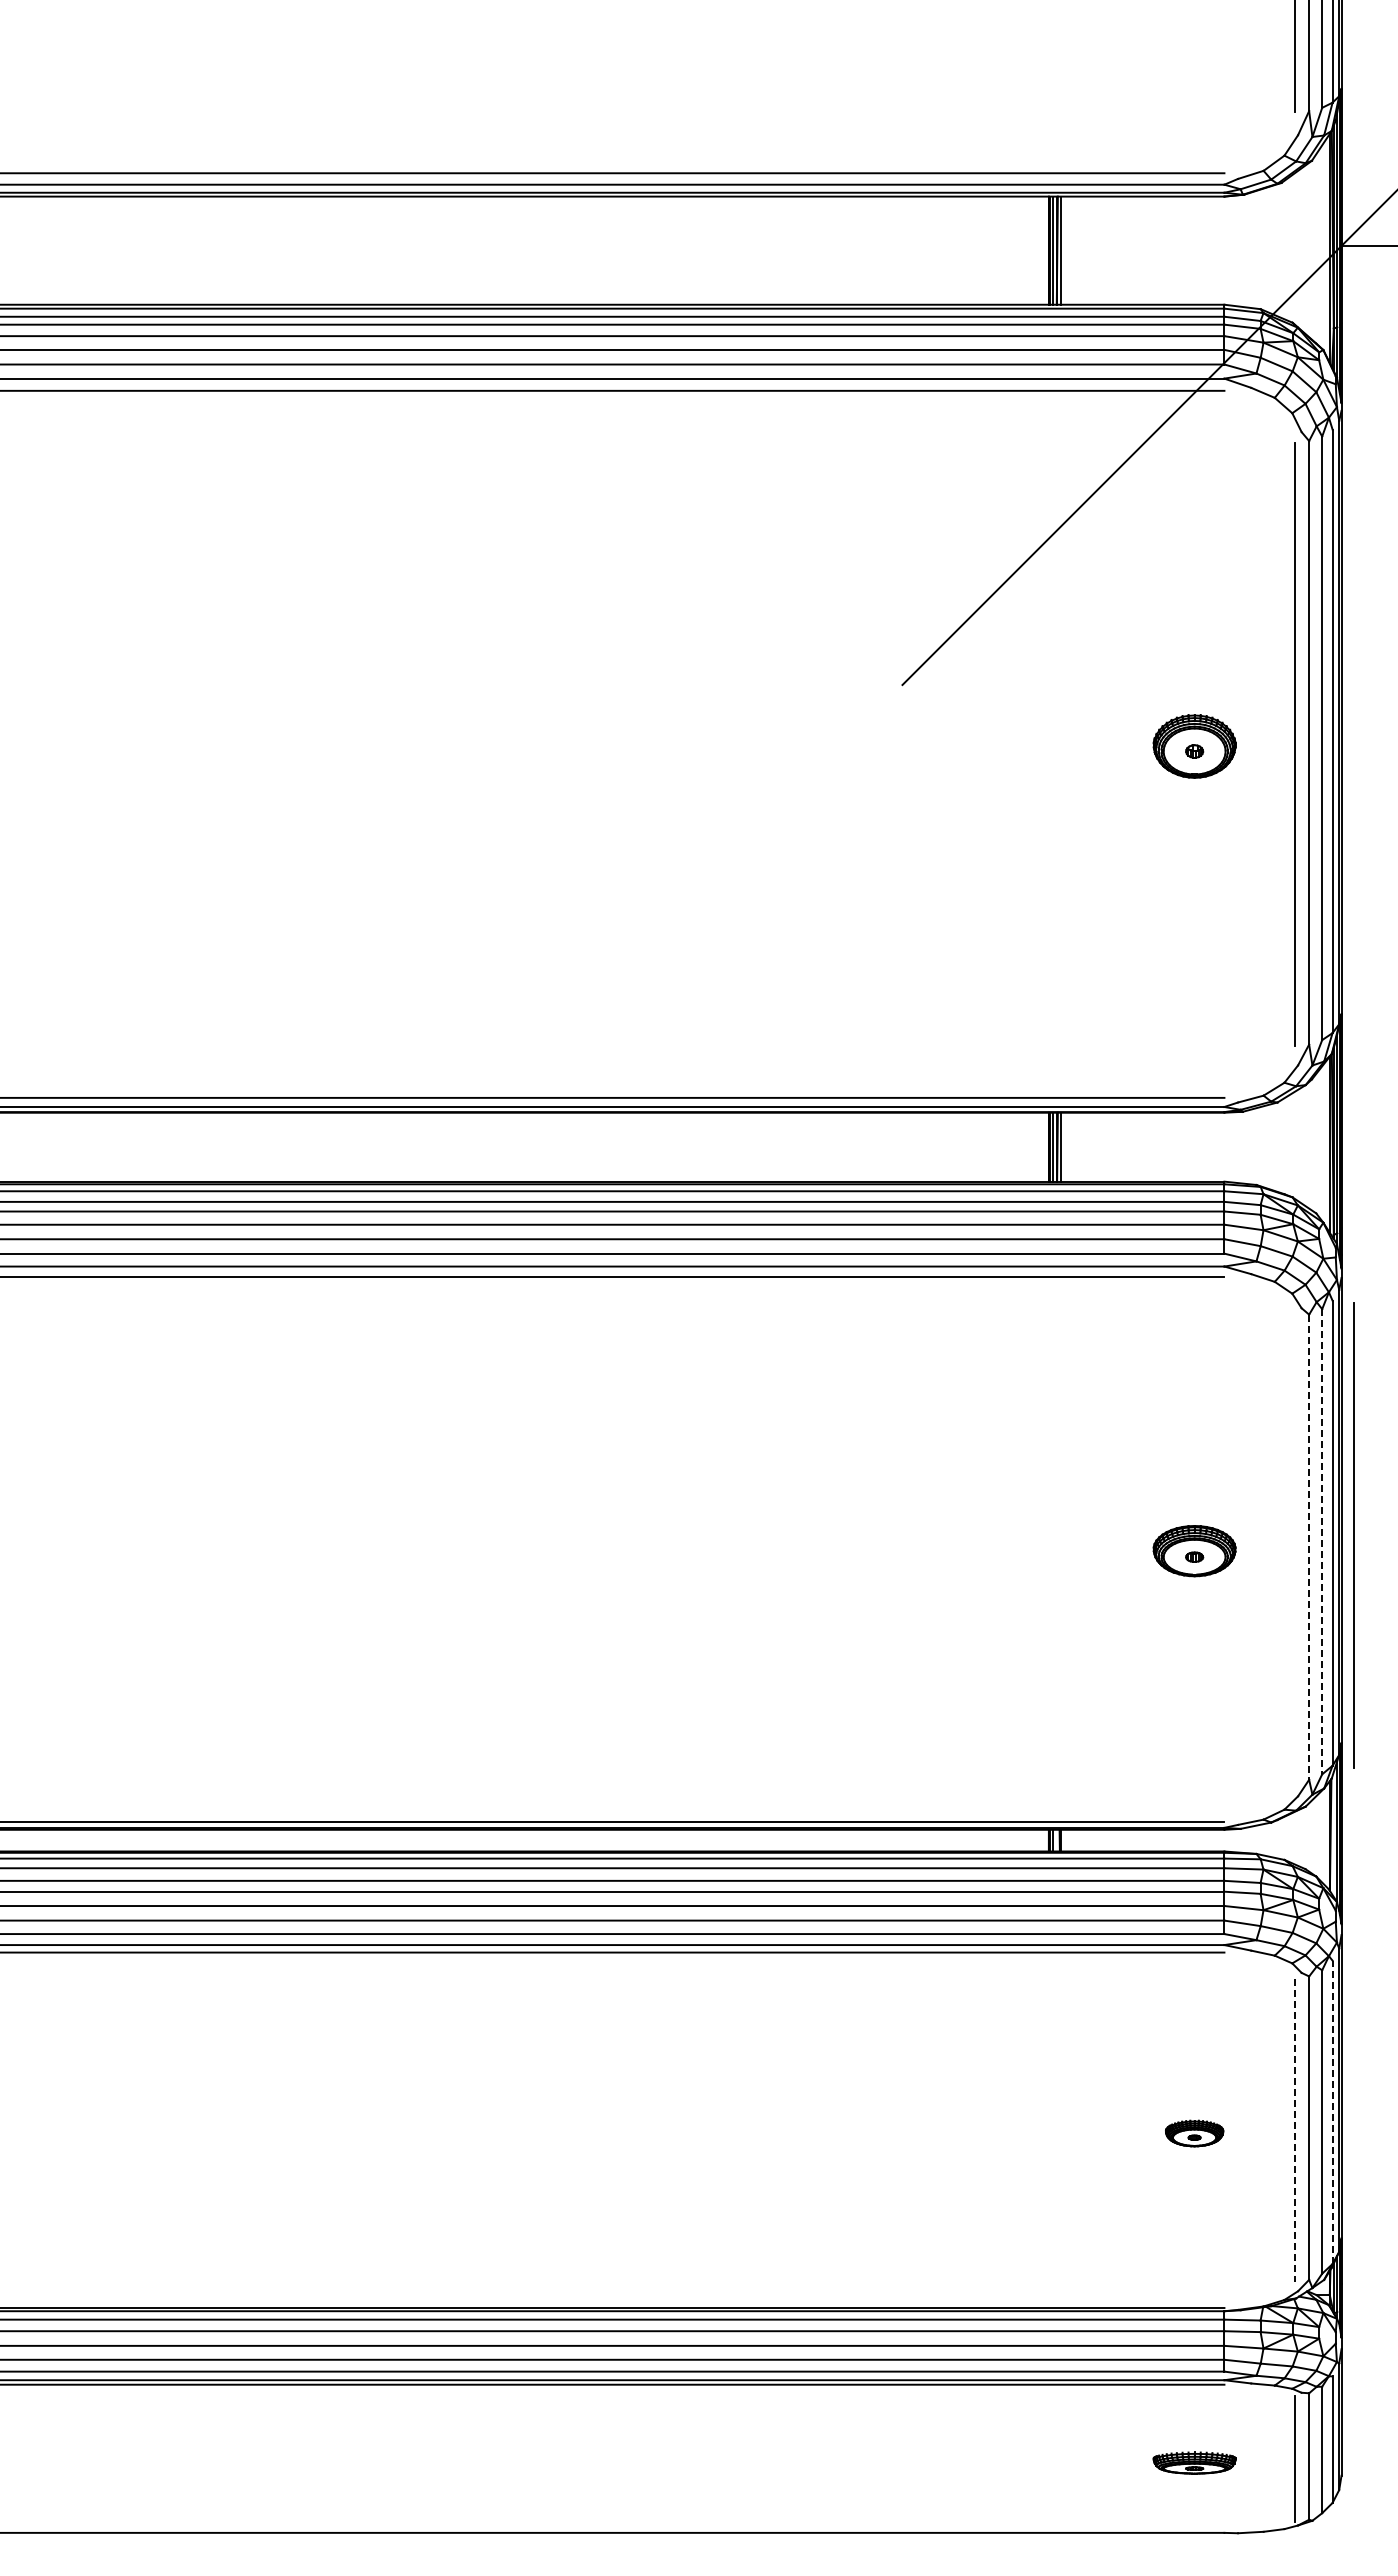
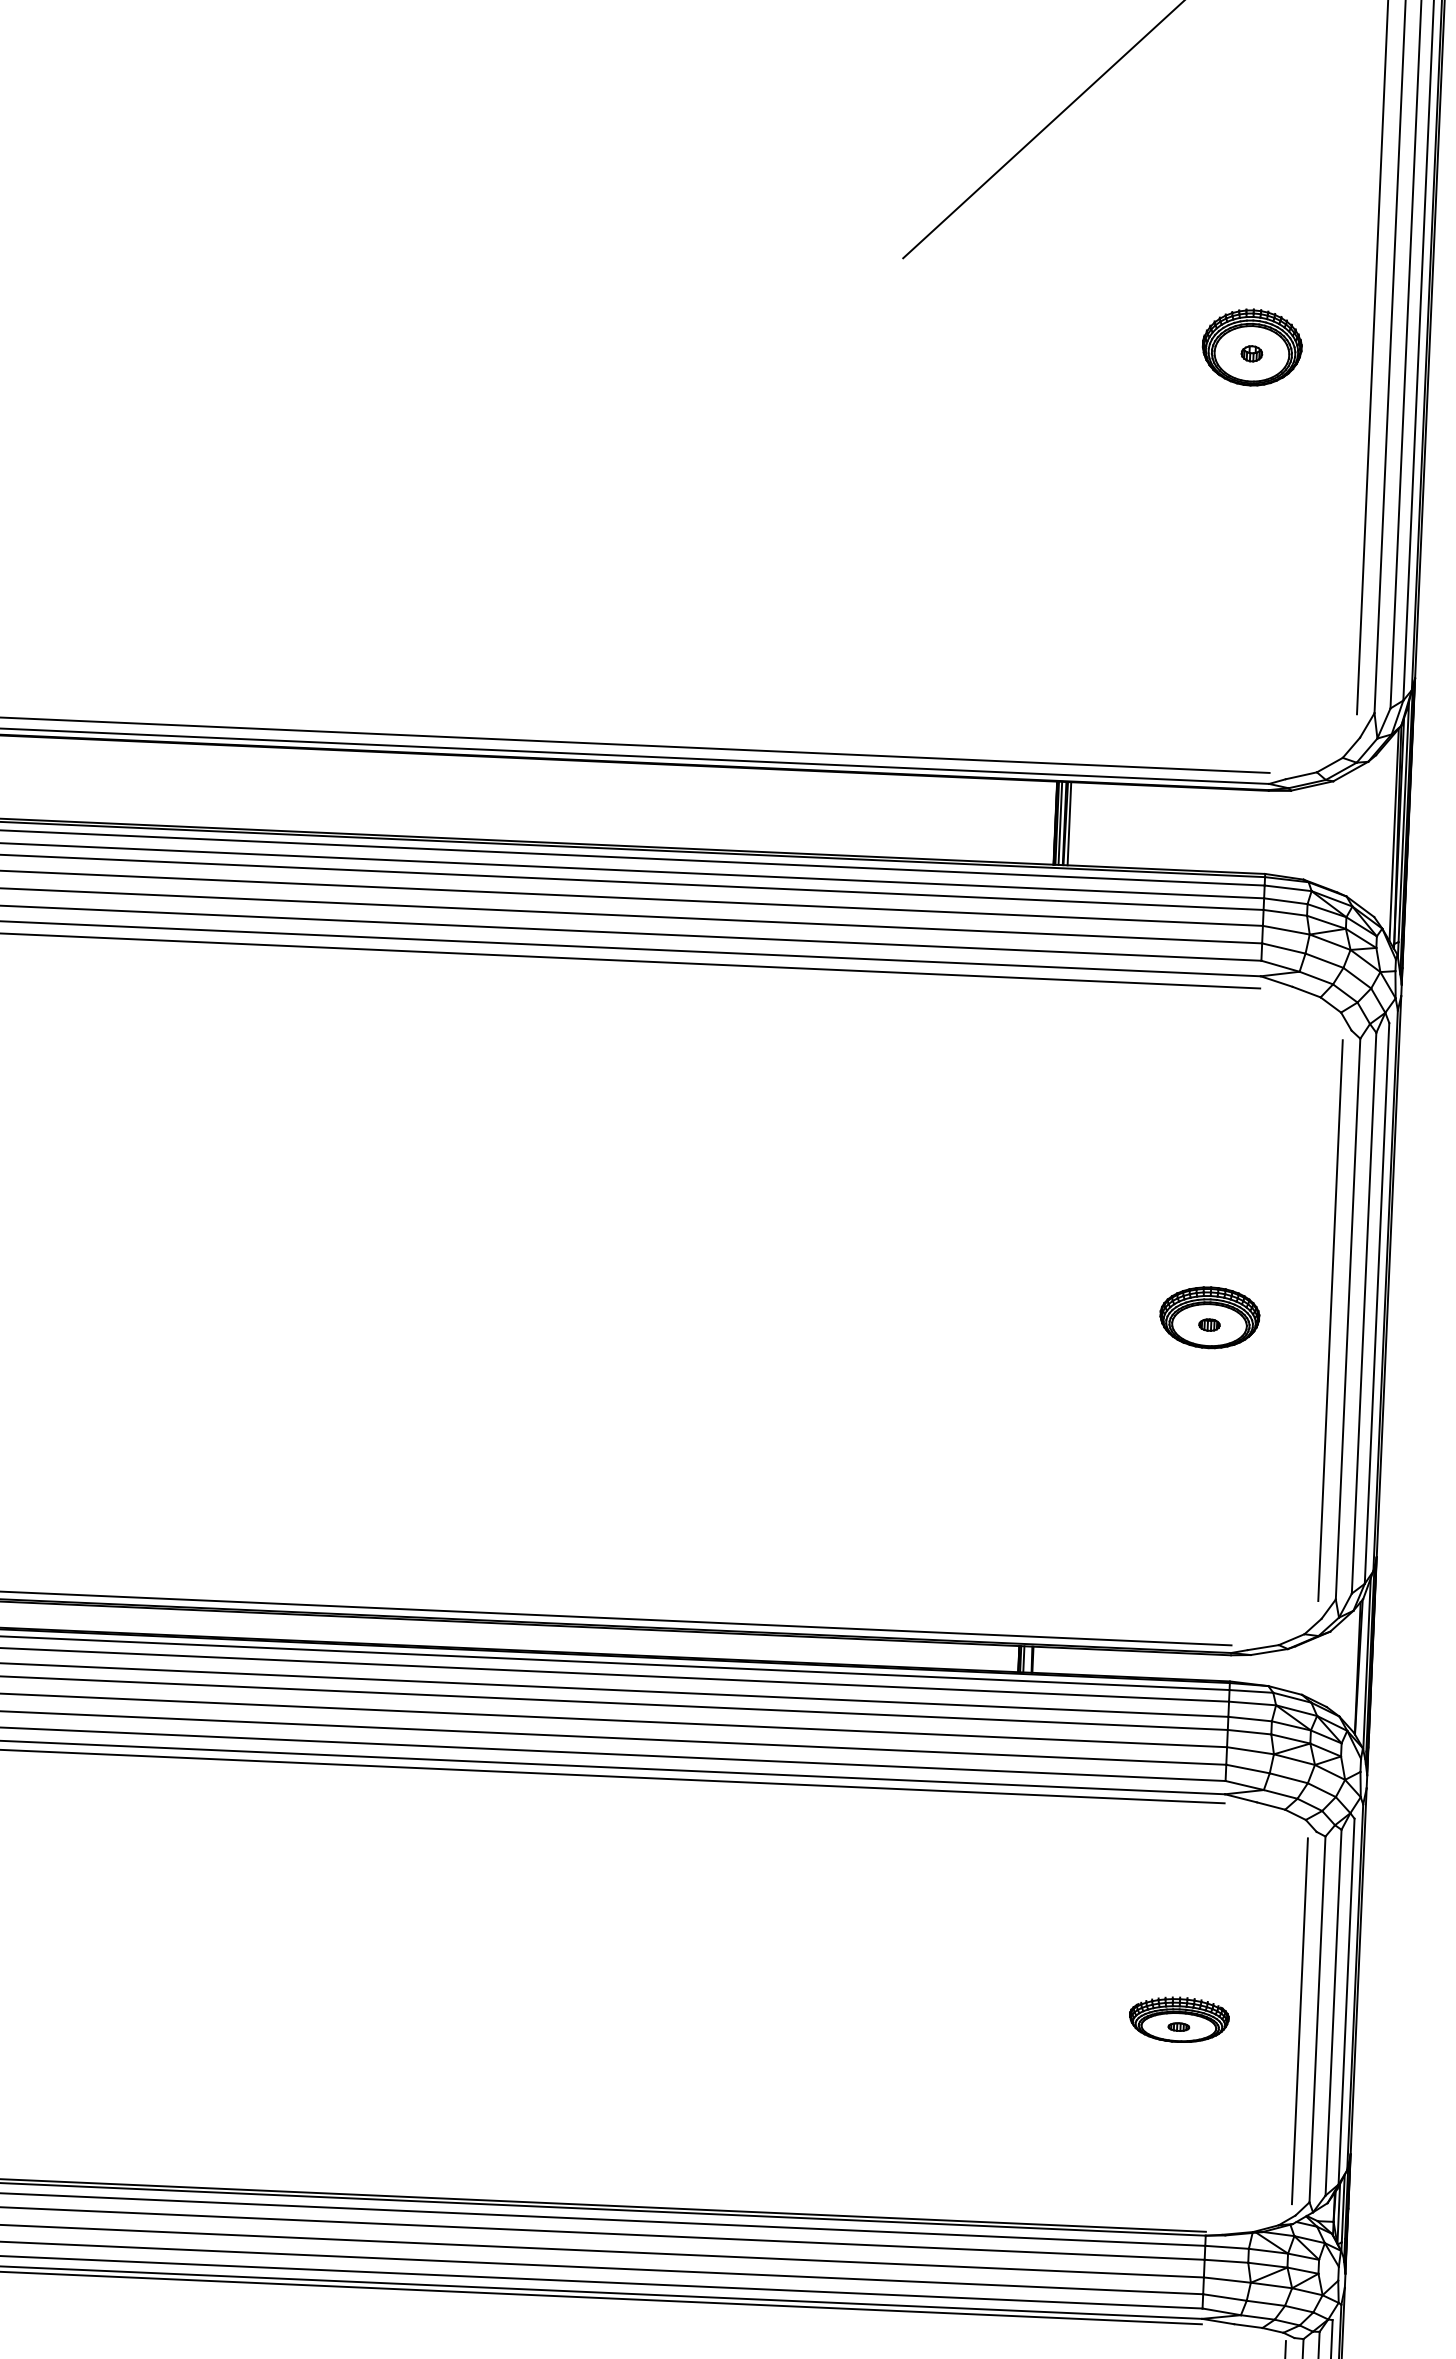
line: (1353, 1535) -> (1330, 1321), moved
line: (1322, 1541) -> (1364, 1312), dashed -> solid
line: (1309, 1547) -> (1348, 1319), dashed -> solid
line: (1332, 2112) -> (1346, 2001), dashed -> solid
line: (1294, 2130) -> (1299, 2021), dashed -> solid
part: (1194, 2133) -> (1179, 2019), size x1.43

